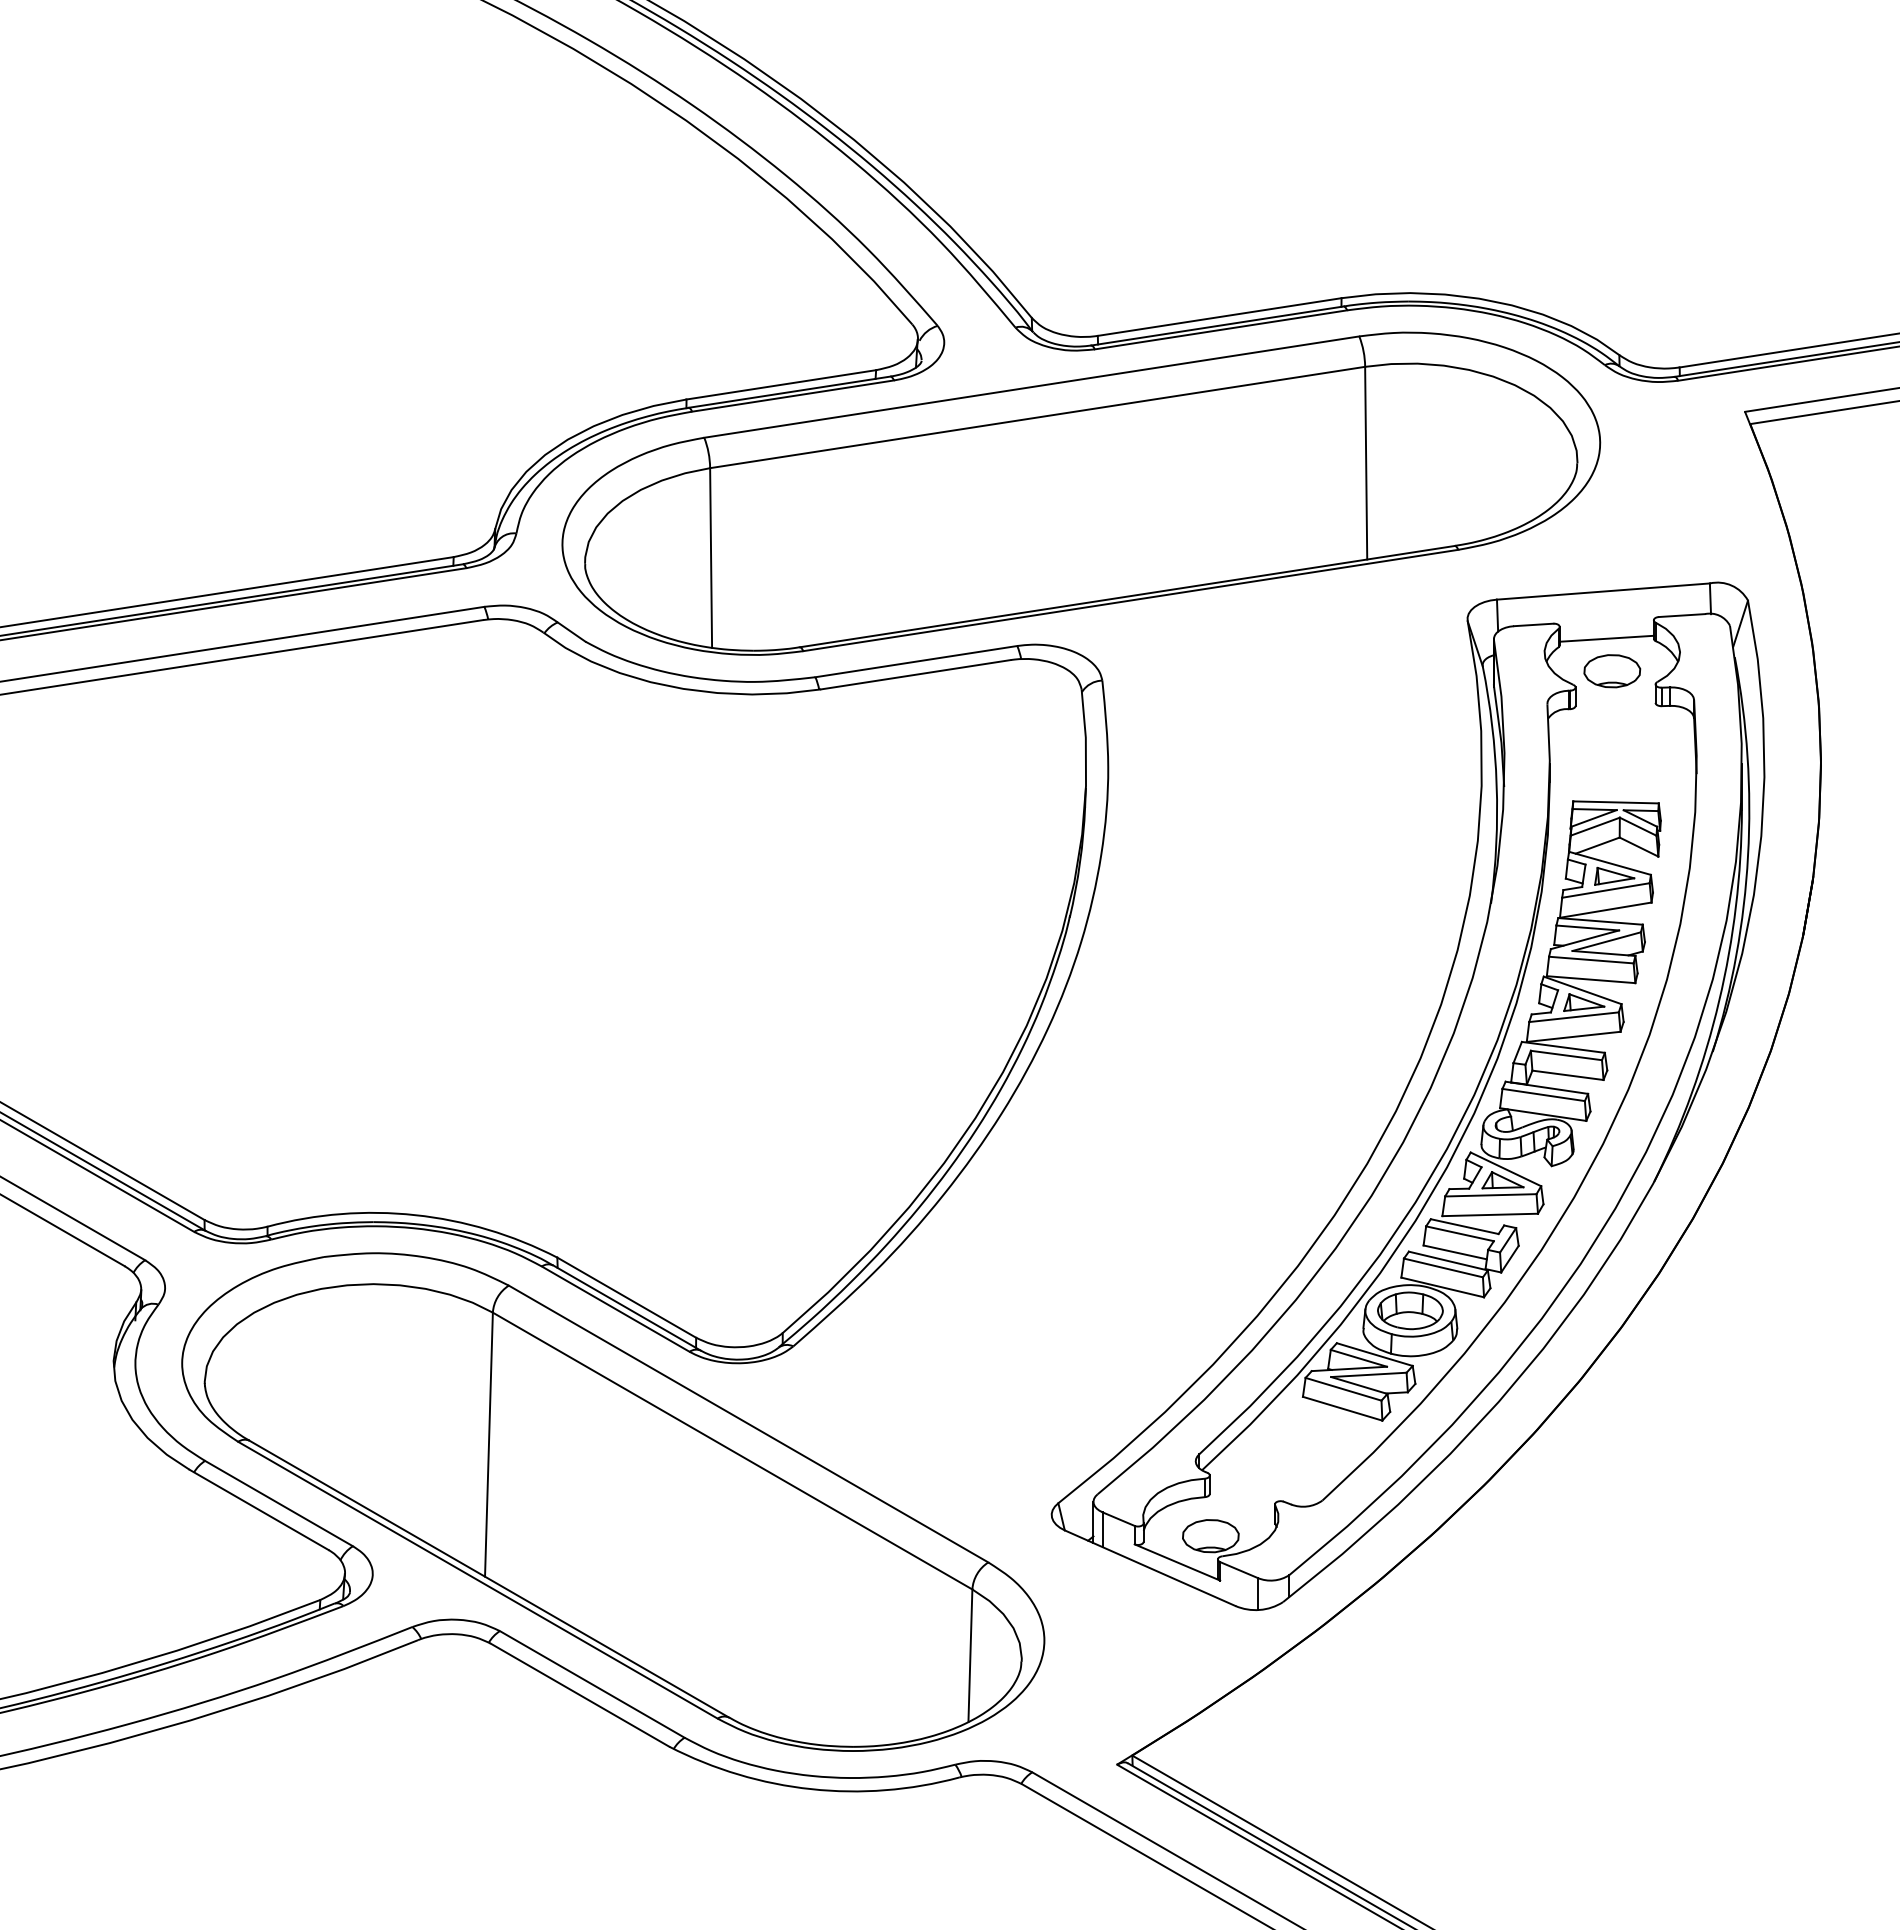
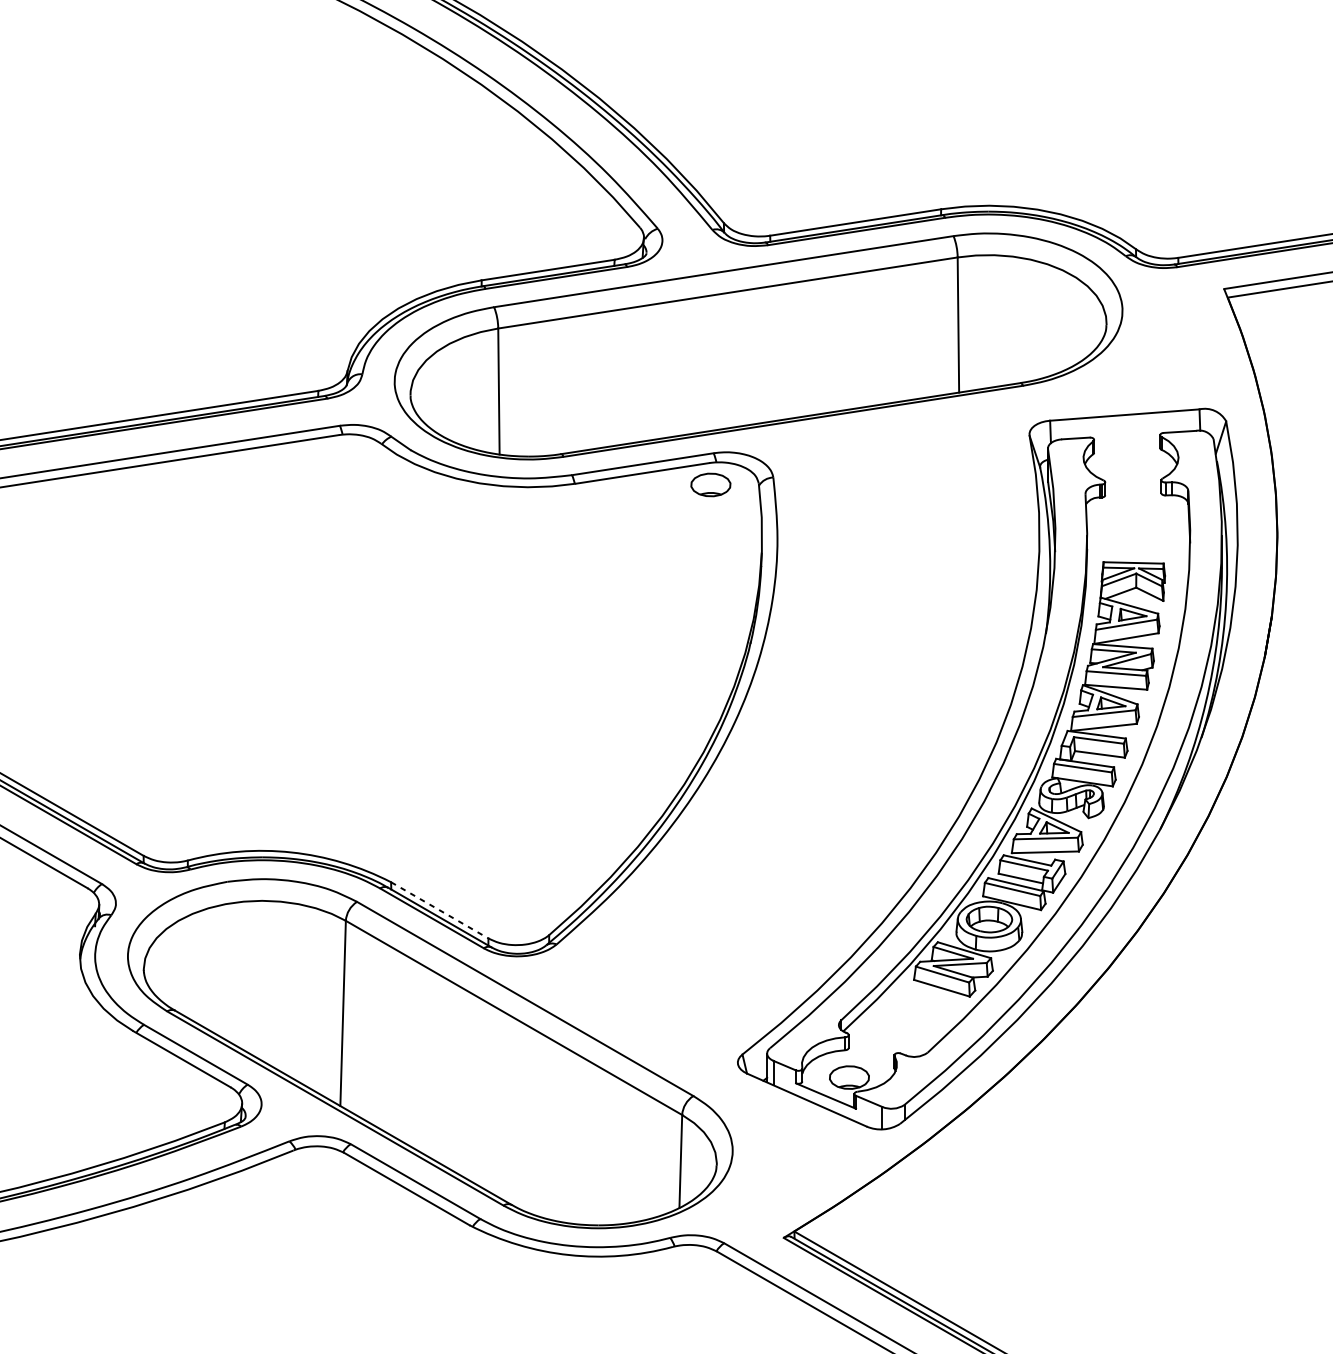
line: (1606, 638) -> (1126, 447), removed
part: (1612, 671) -> (711, 485), moved
line: (627, 1297) -> (440, 910), solid -> dashed

